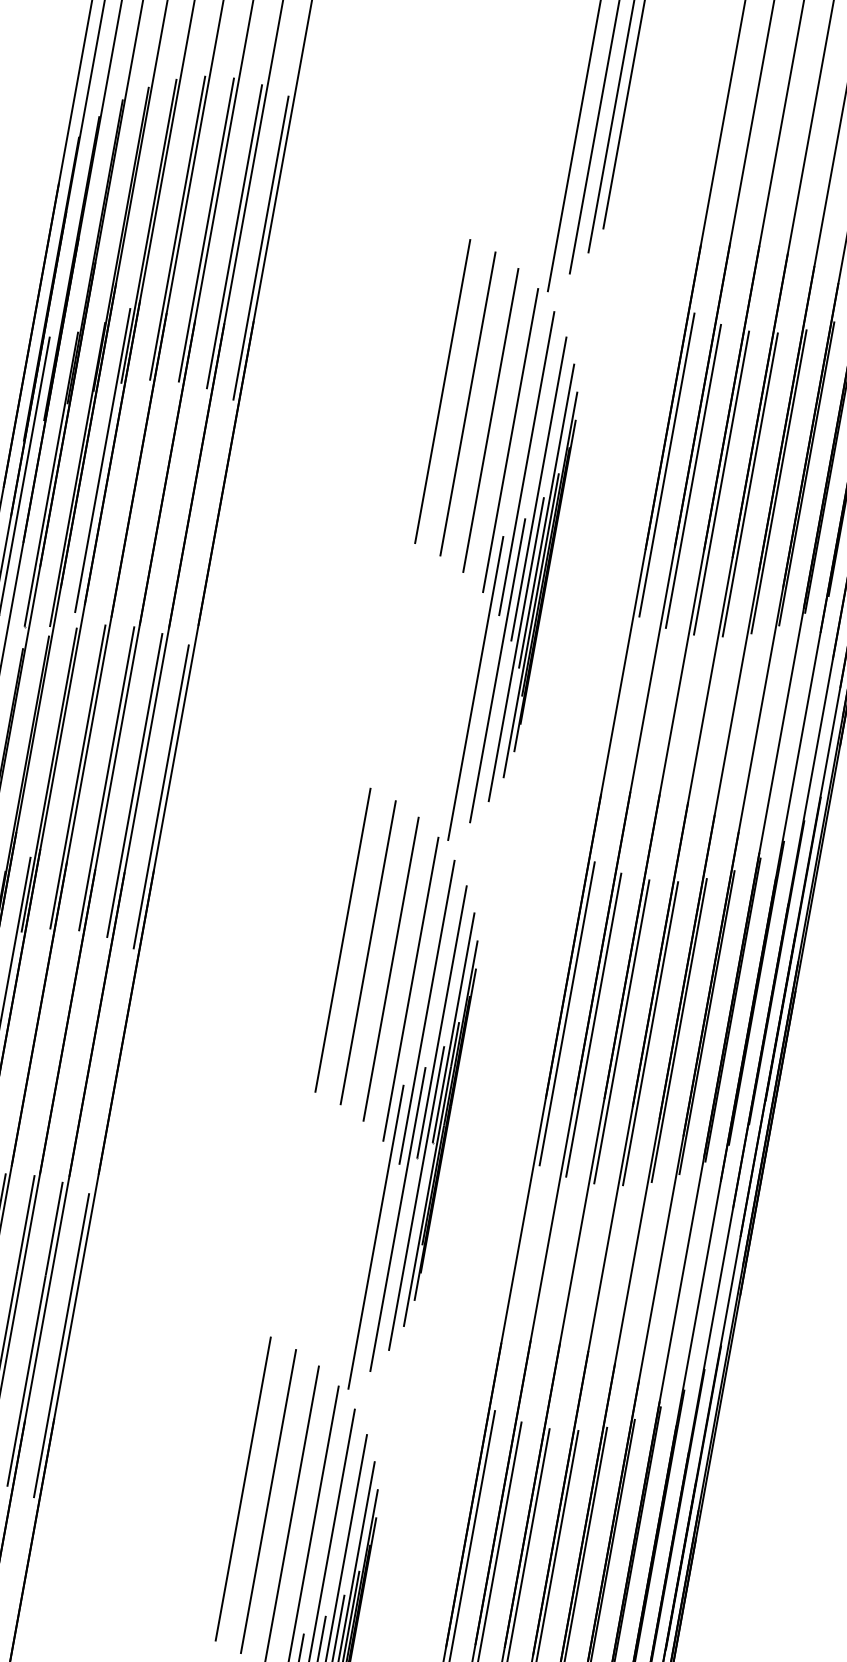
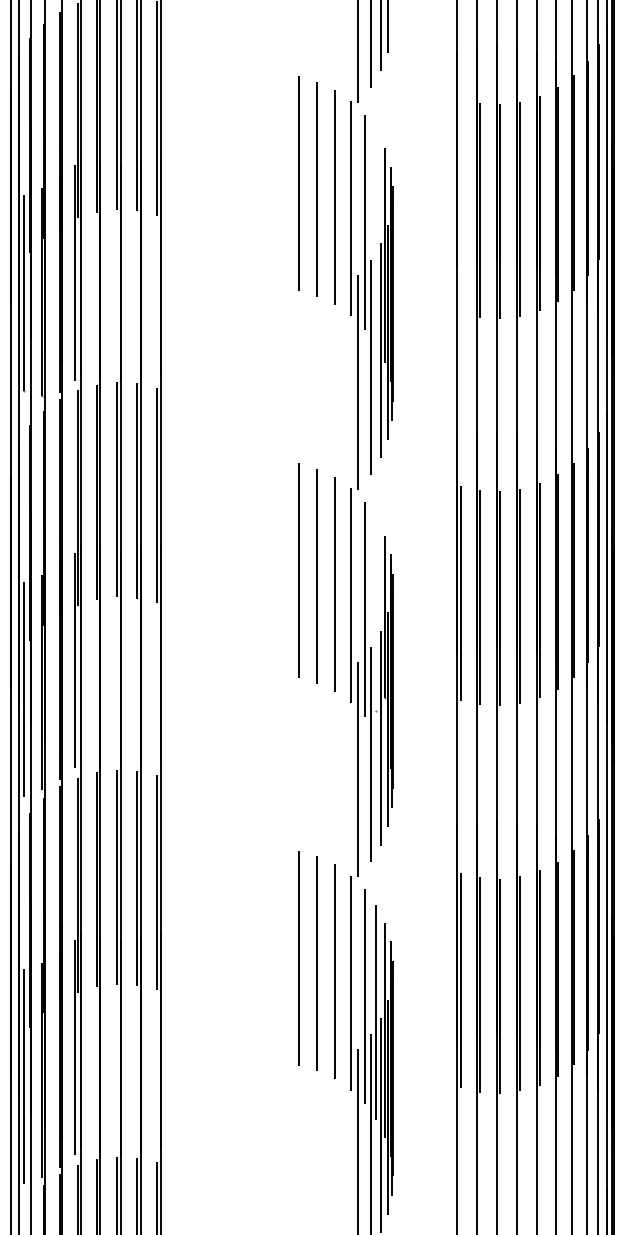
line: (666, 464) -> (460, 205), removed
line: (539, 487) -> (376, 237), removed
line: (442, 1022) -> (376, 614), removed

